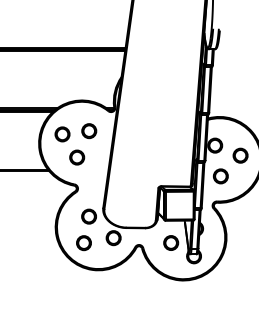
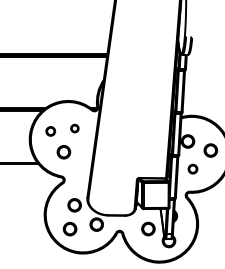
circle: (89, 131) -> (75, 128), size x0.6
circle: (62, 134) -> (50, 131), size x0.7
part: (220, 176) -> (192, 169), size x0.7

